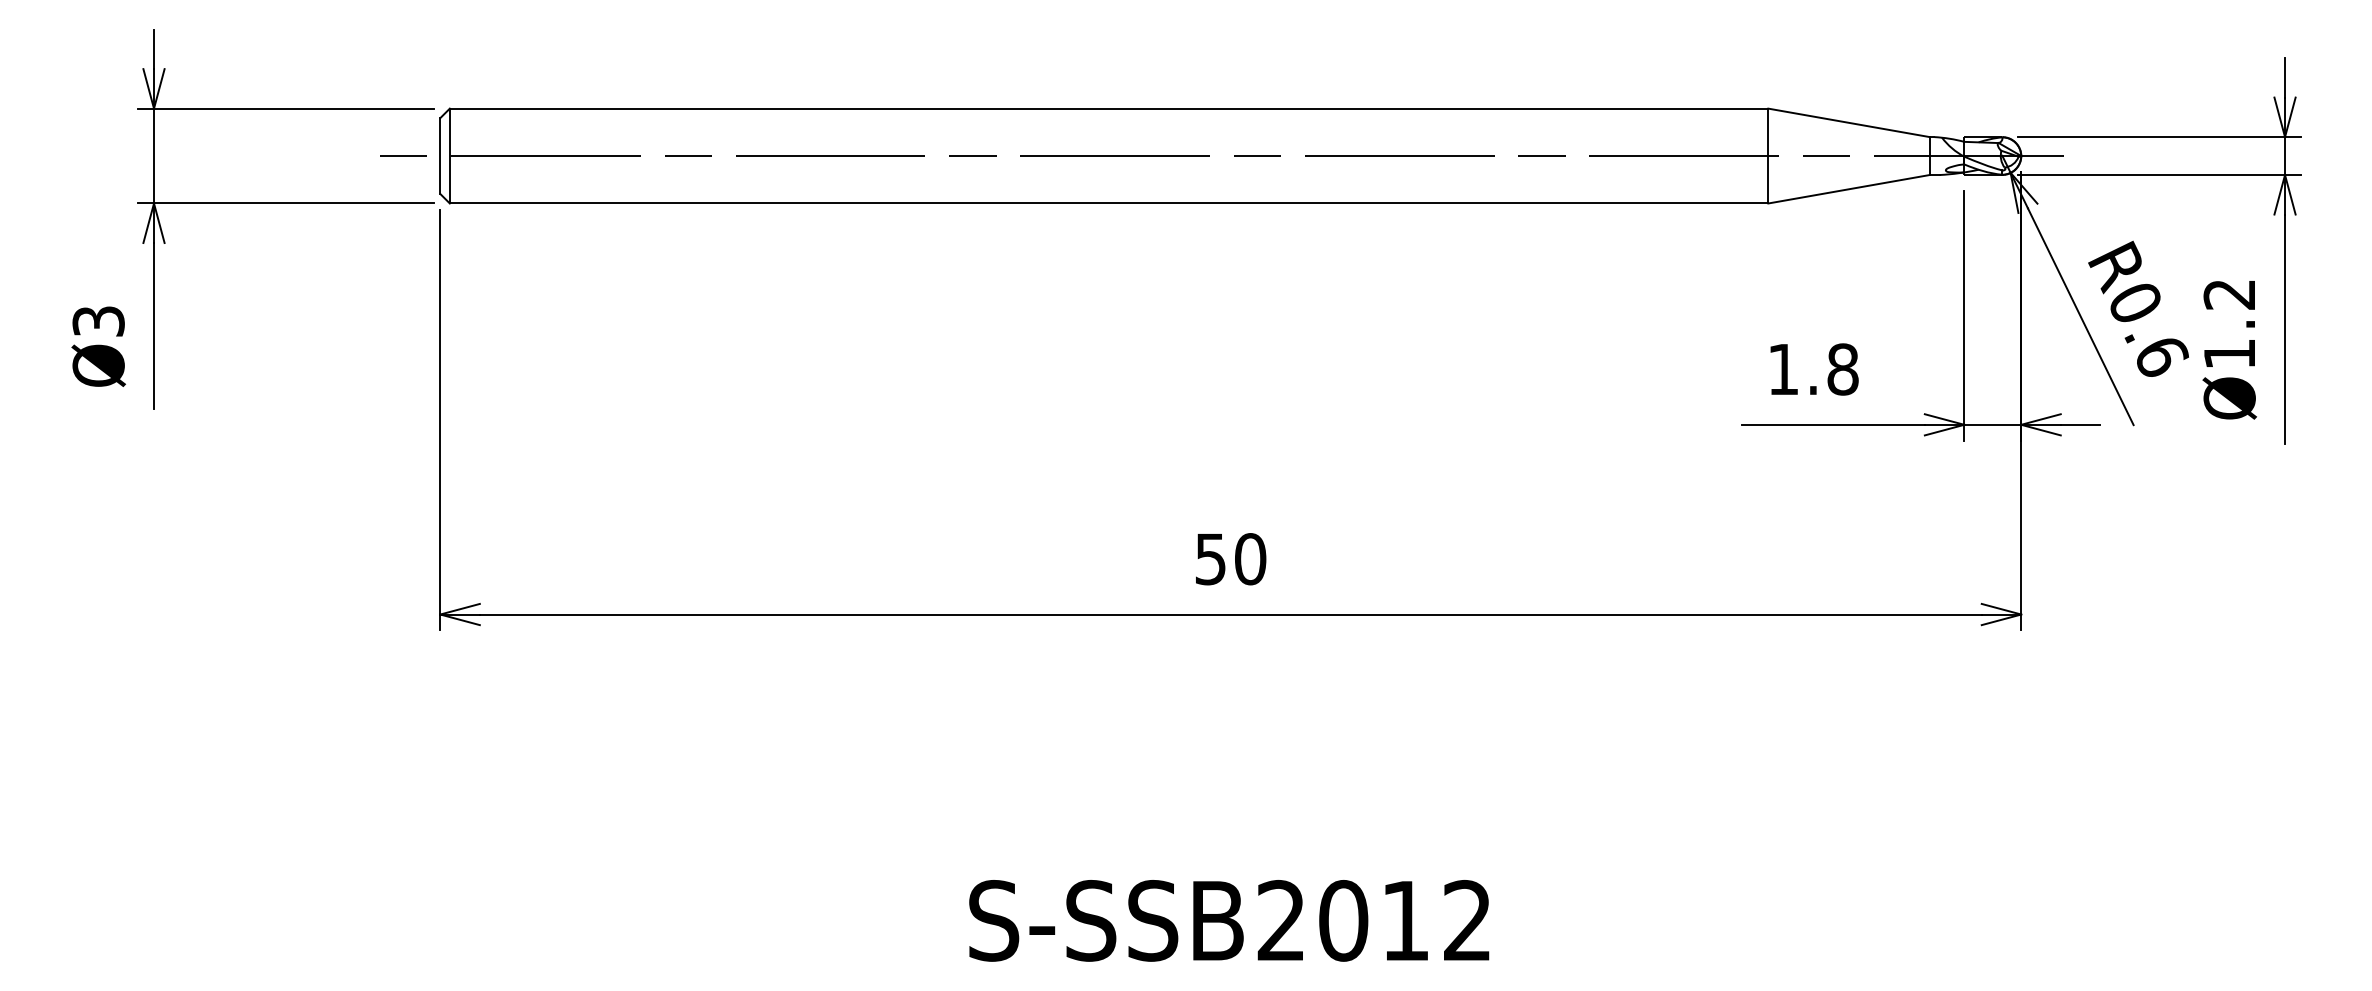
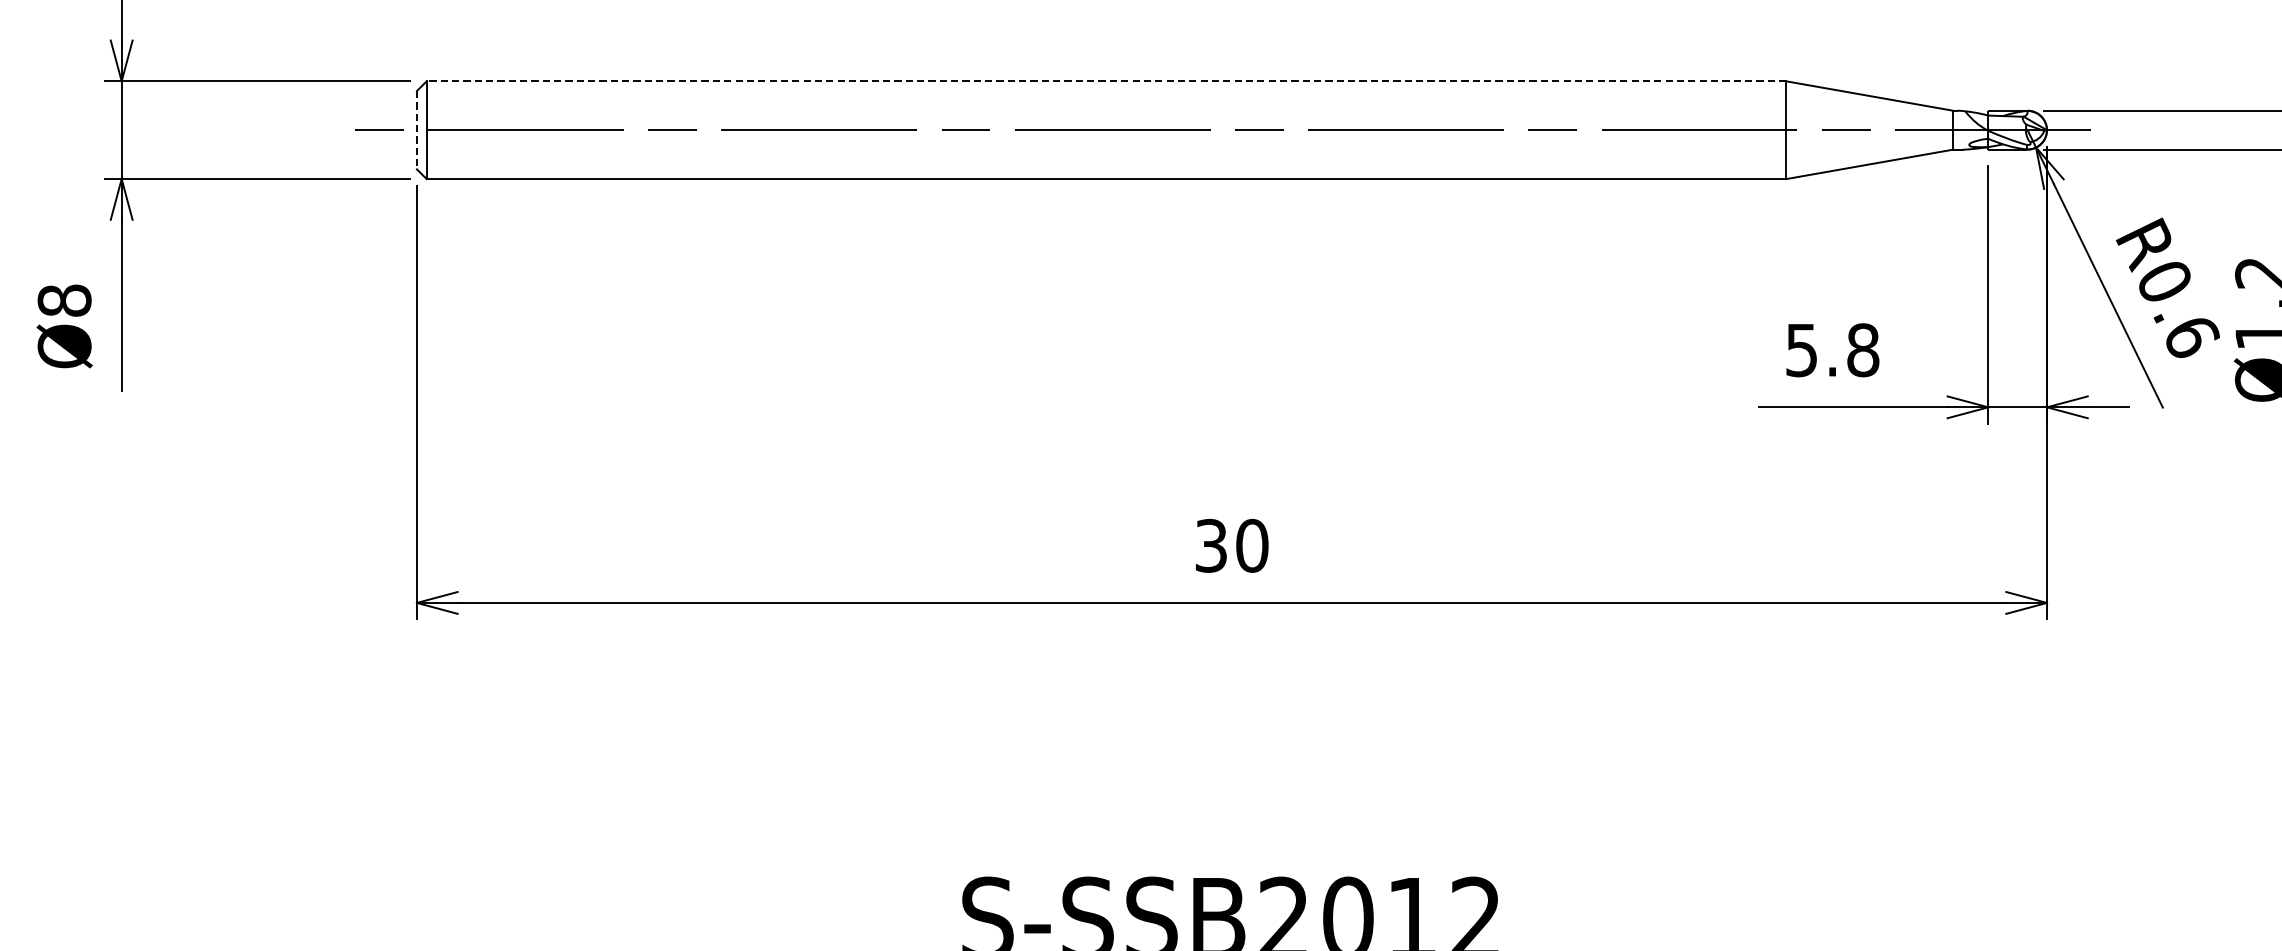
line: (1108, 108) -> (1105, 81), solid -> dashed
line: (440, 156) -> (417, 130), solid -> dashed
text: (98, 320) -> (64, 299), Ø3 -> Ø8
text: (1782, 369) -> (1800, 350), 1.8 -> 5.8
text: (1210, 558) -> (1211, 545), 50 -> 30

